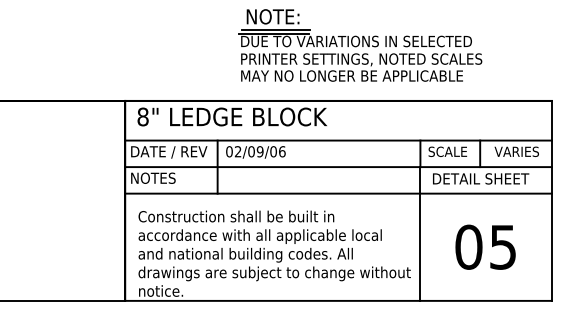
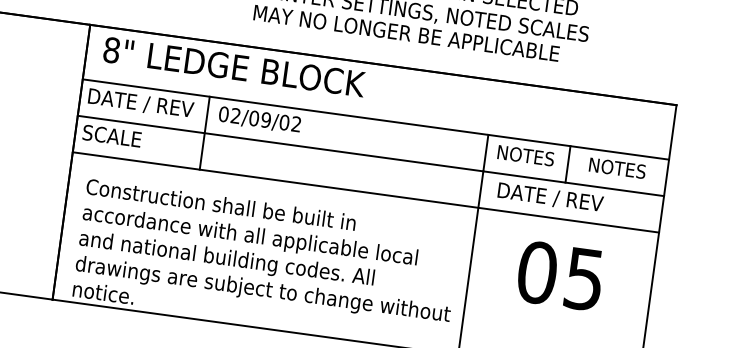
text: (282, 151) -> (296, 123), 02/09/06 -> 02/09/02
text: (448, 151) -> (524, 155), SCALE -> NOTES
text: (516, 151) -> (618, 168), VARIES -> NOTES
text: (152, 177) -> (113, 135), NOTES -> SCALE
text: (485, 179) -> (570, 200), DETAIL SHEET -> DATE / REV
text: (485, 246) -> (560, 274), moved

